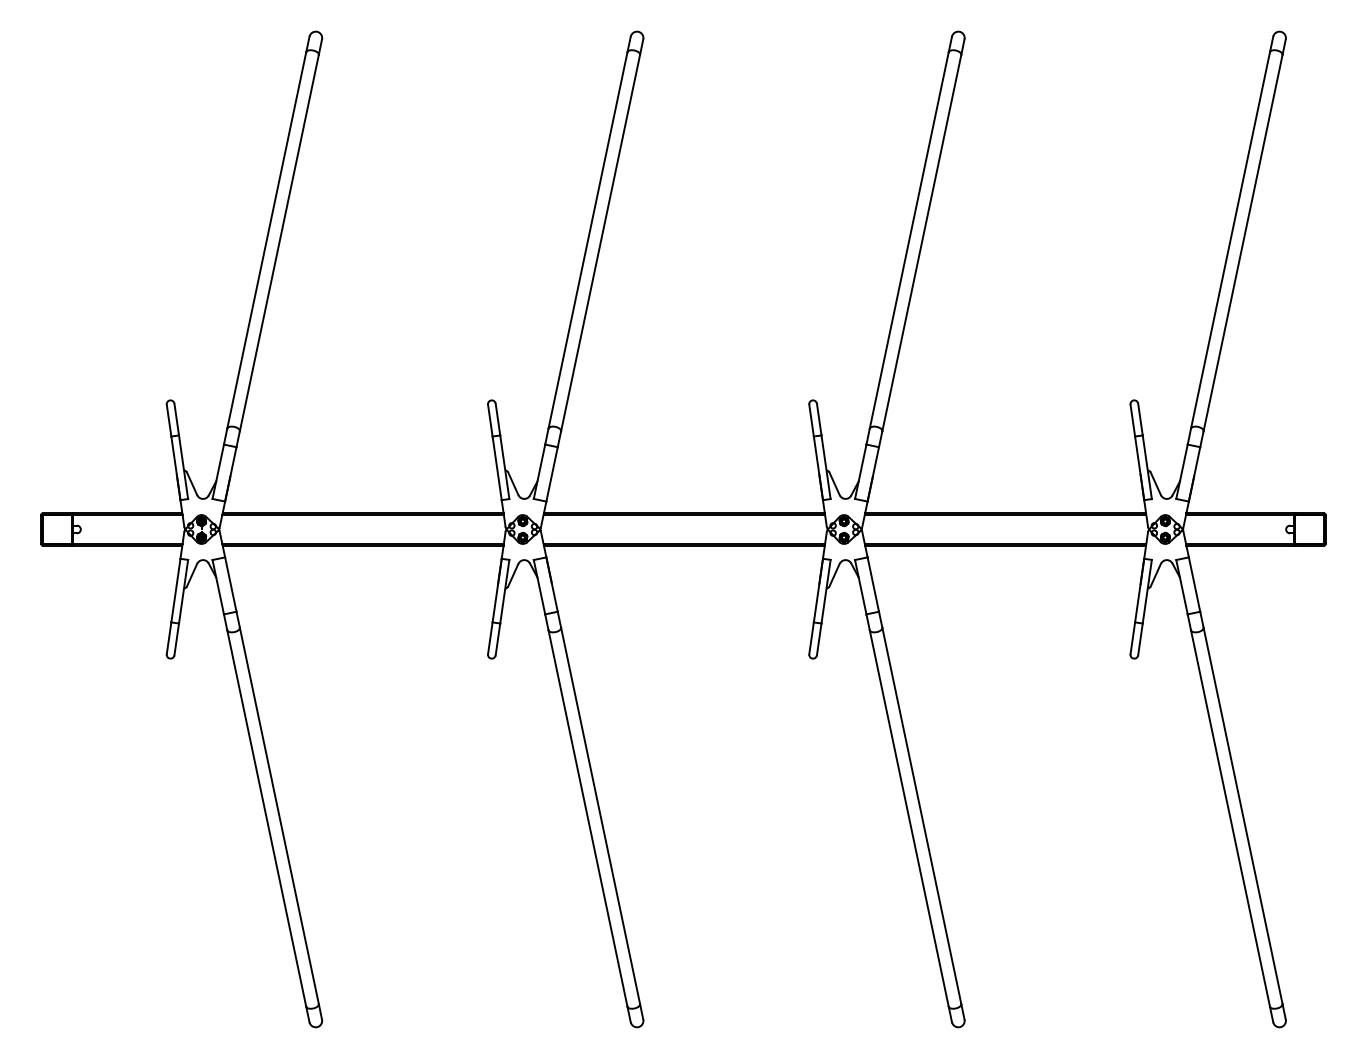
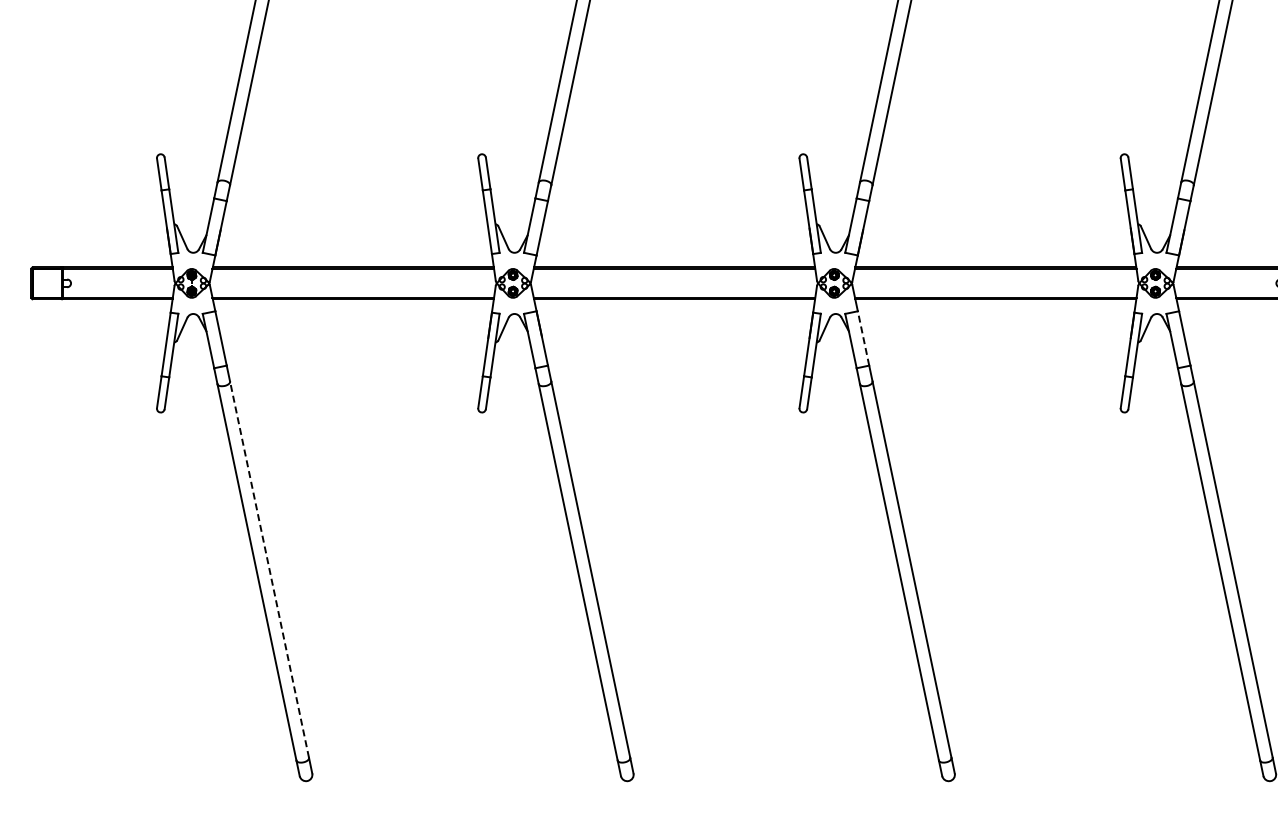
line: (873, 584) -> (863, 338), solid -> dashed
line: (279, 815) -> (269, 569), solid -> dashed

